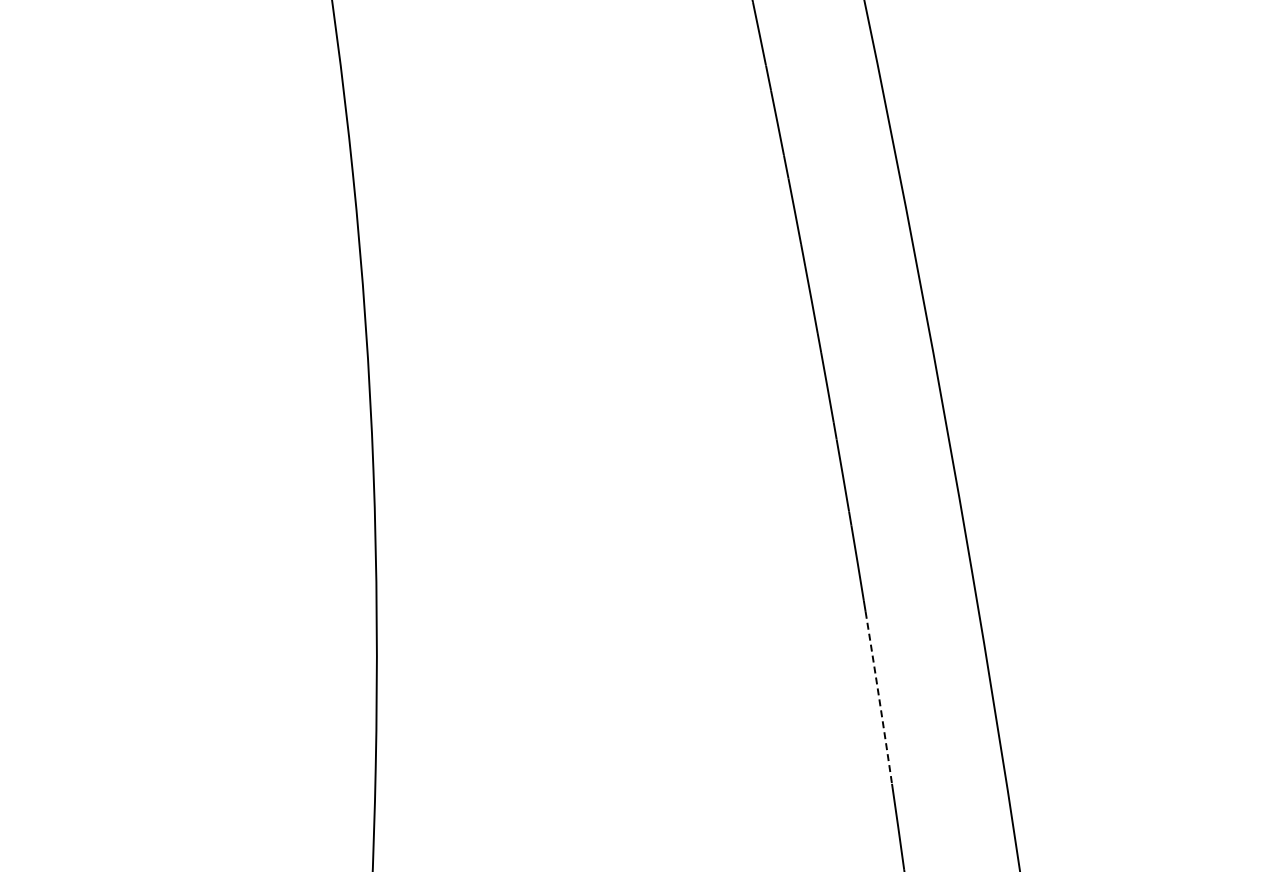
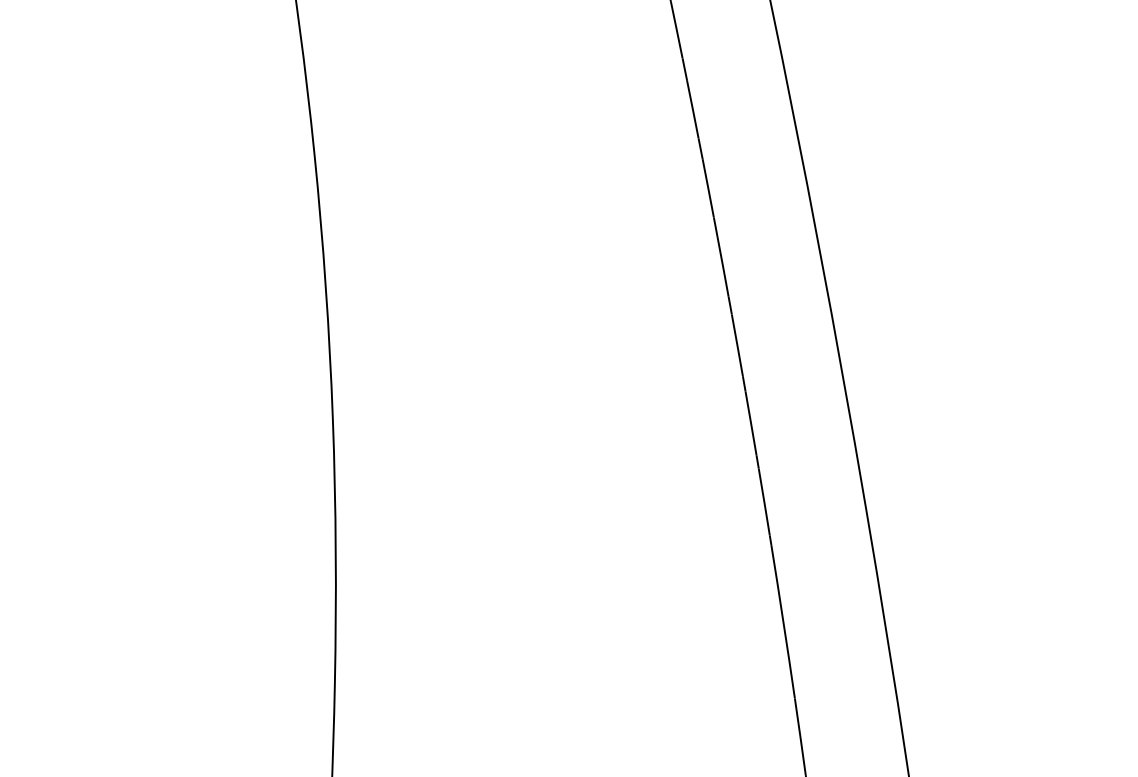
arc: (879, 697) -> (783, 621), dashed -> solid

